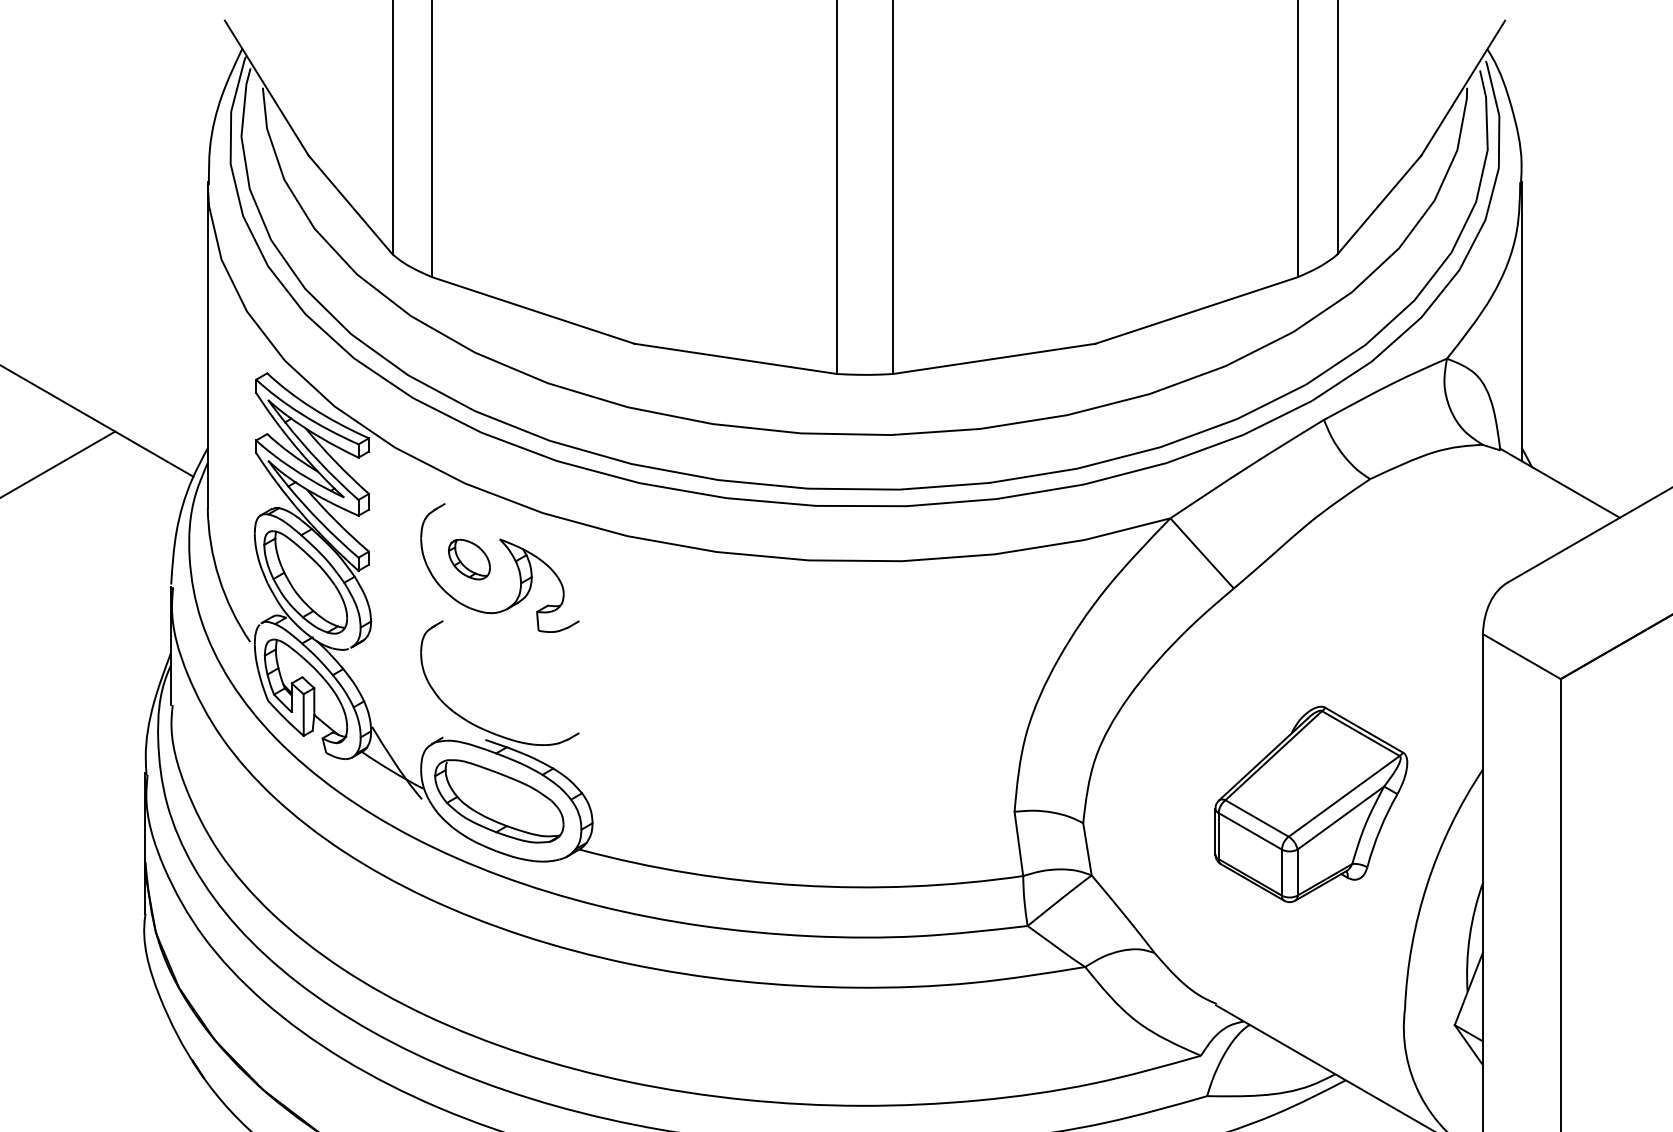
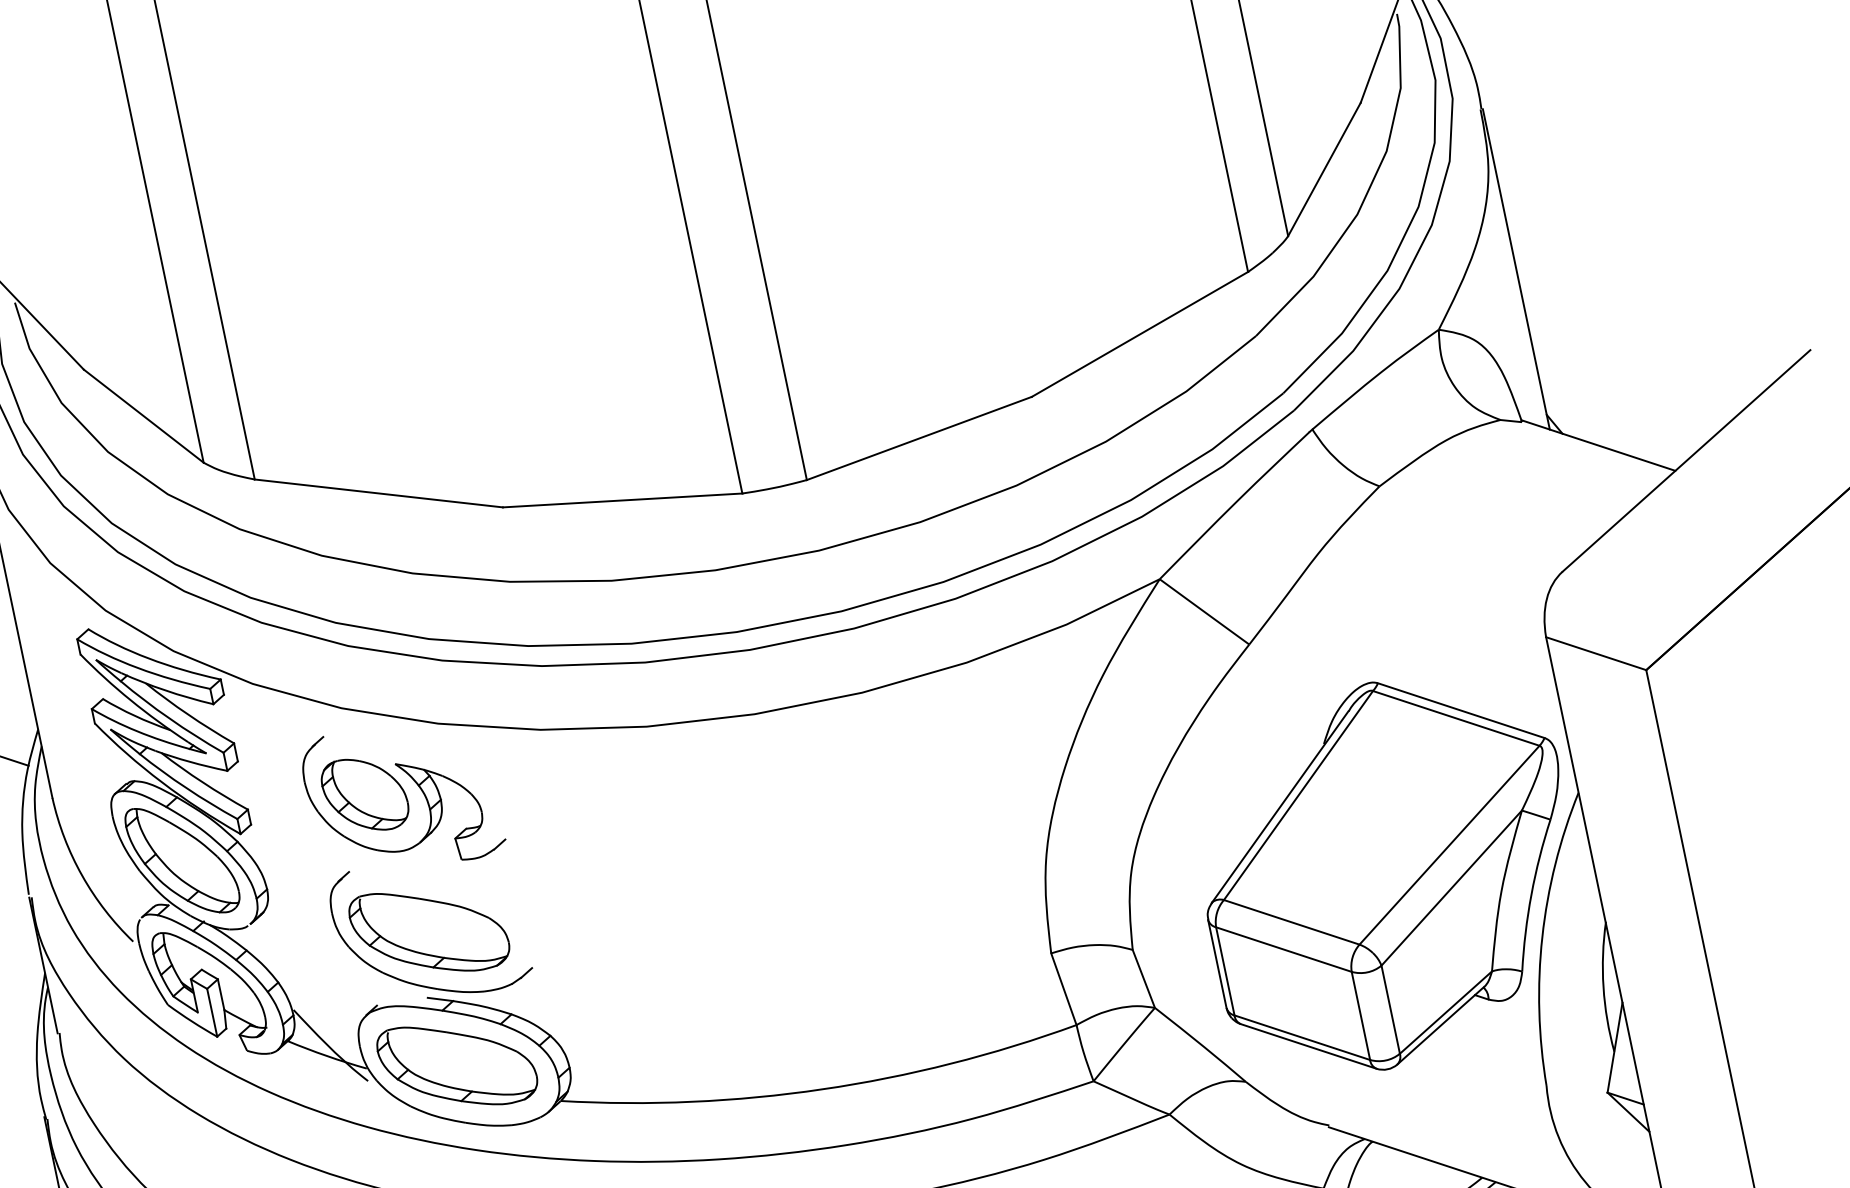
part: (469, 559) -> (365, 794), size x1.67
part: (499, 684) -> (429, 930), added
part: (1311, 804) -> (1390, 873), size x1.67

